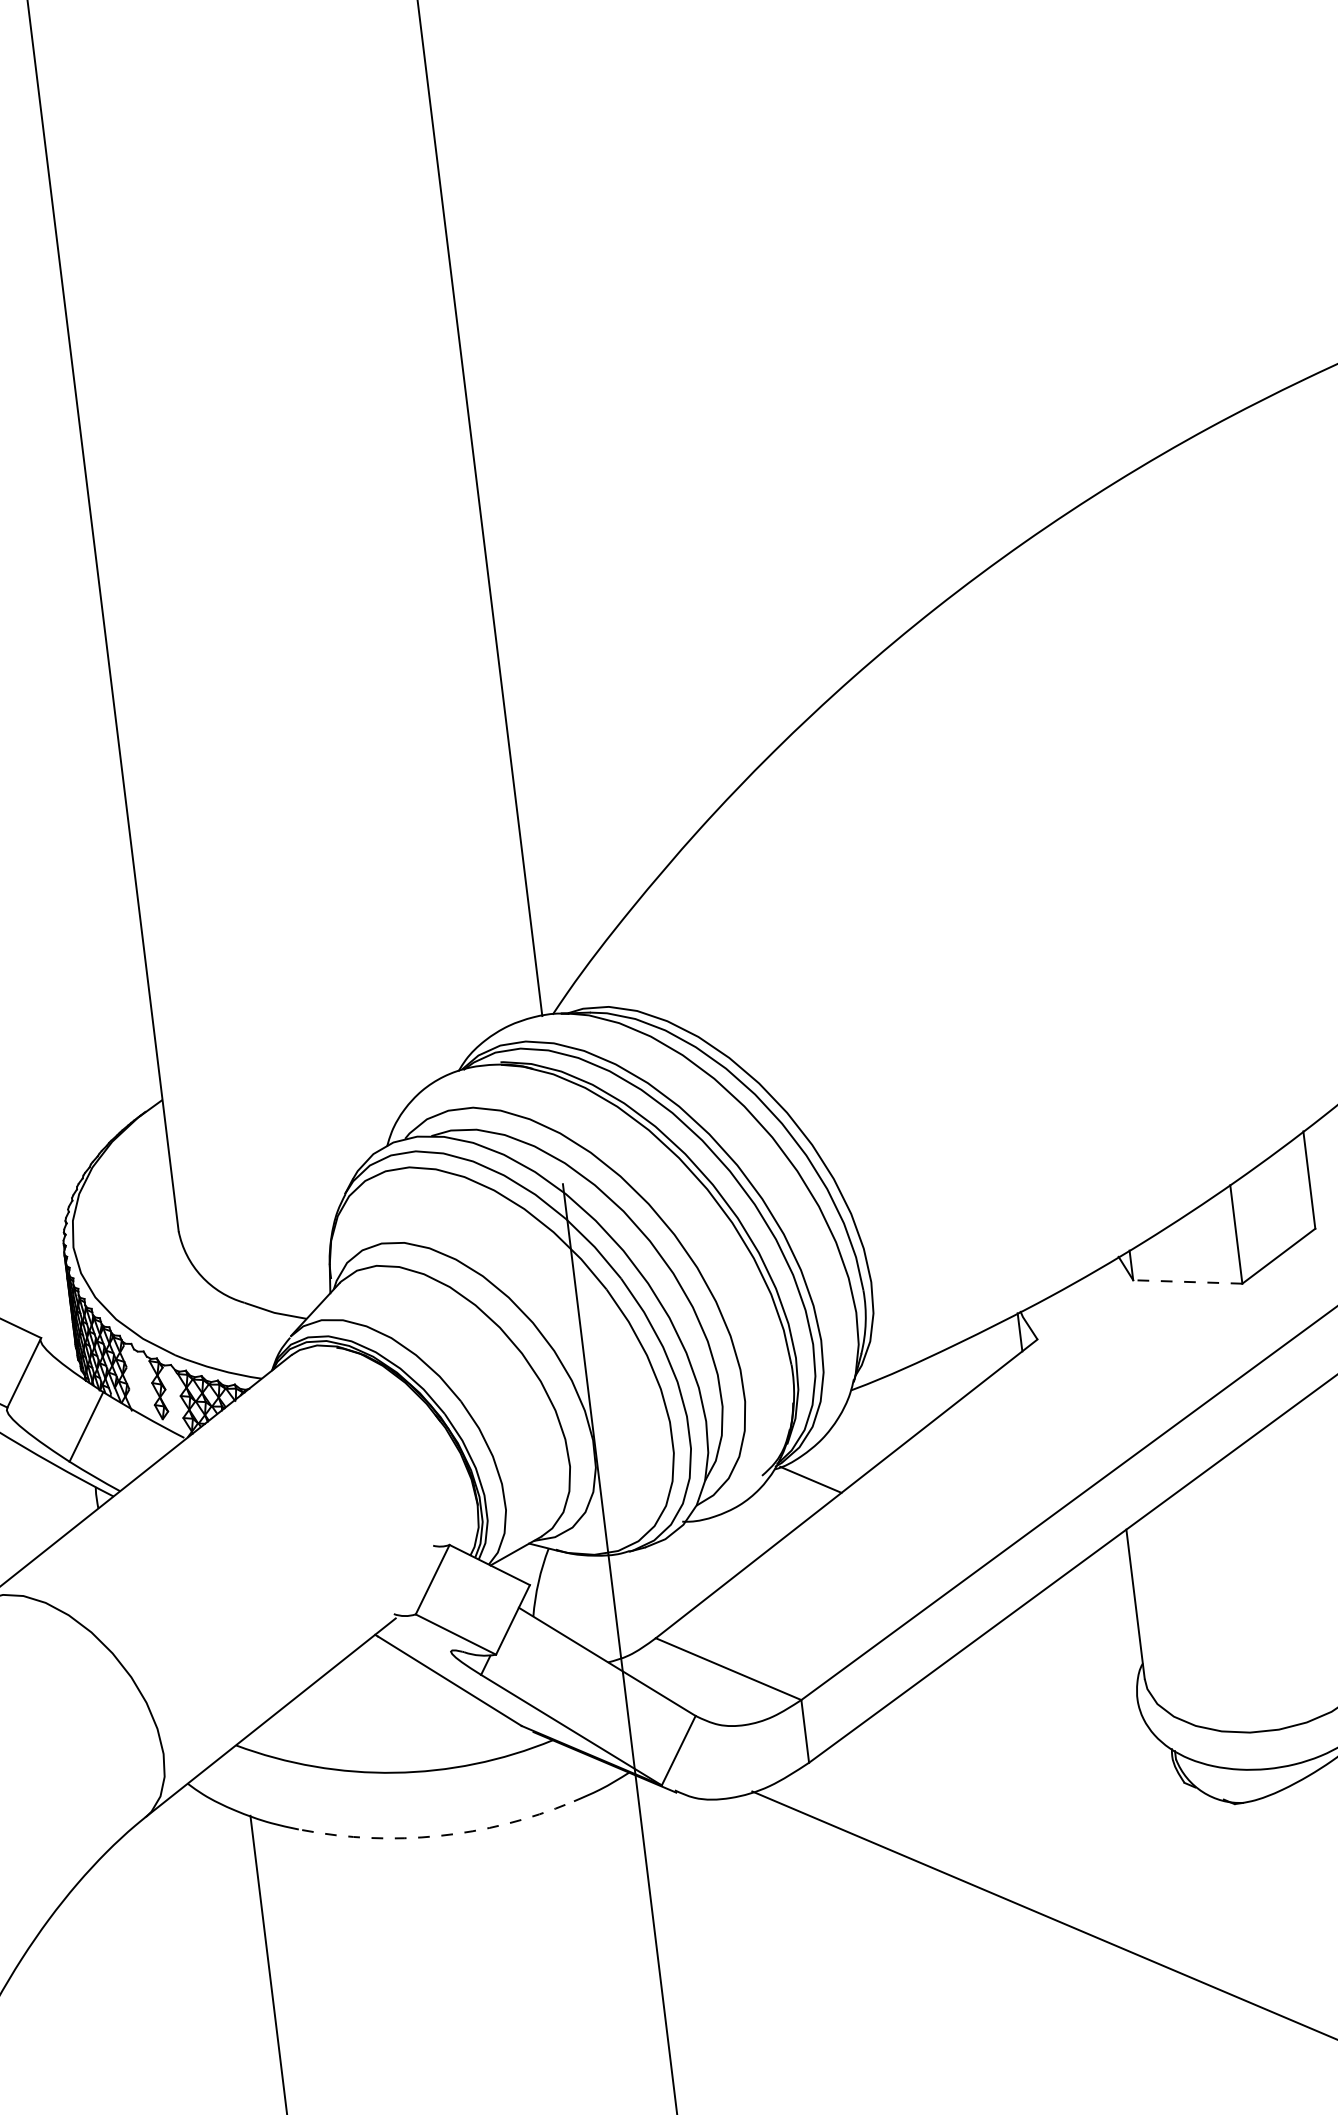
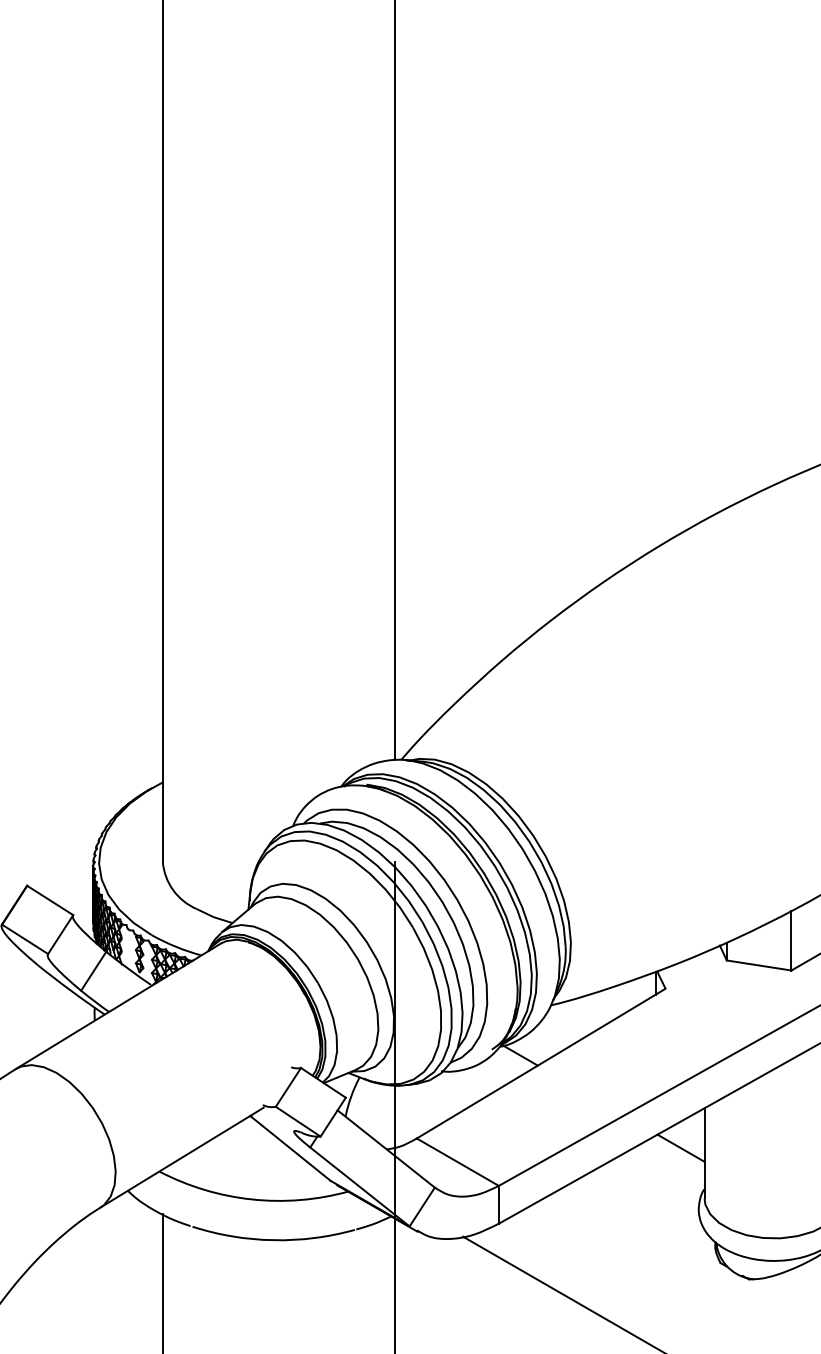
line: (1188, 1281) -> (759, 965), dashed -> solid
line: (1094, 1599) -> (680, 1147), added
arc: (439, 1836) -> (273, 1240), dashed -> solid

